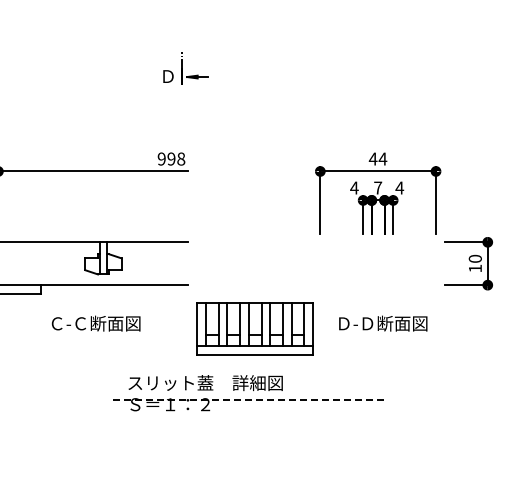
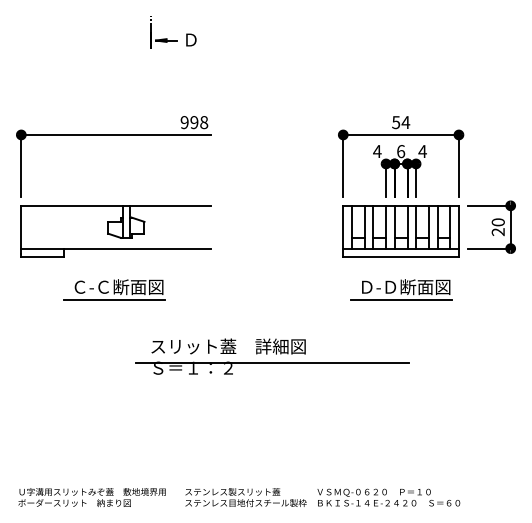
part: (194, 69) -> (163, 32), moved
text: (372, 159) -> (395, 122), 44 -> 54
text: (378, 188) -> (401, 151), 7 -> 6
text: (474, 269) -> (497, 232), 10 -> 20
part: (254, 329) -> (400, 231), moved
line: (91, 337) -> (114, 300), added
line: (378, 337) -> (401, 300), added
line: (249, 400) -> (272, 363), dashed -> solid

